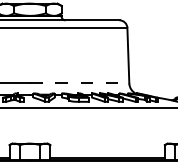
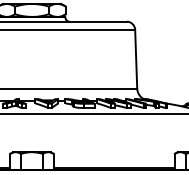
line: (79, 83) -> (84, 88), dashed -> solid

